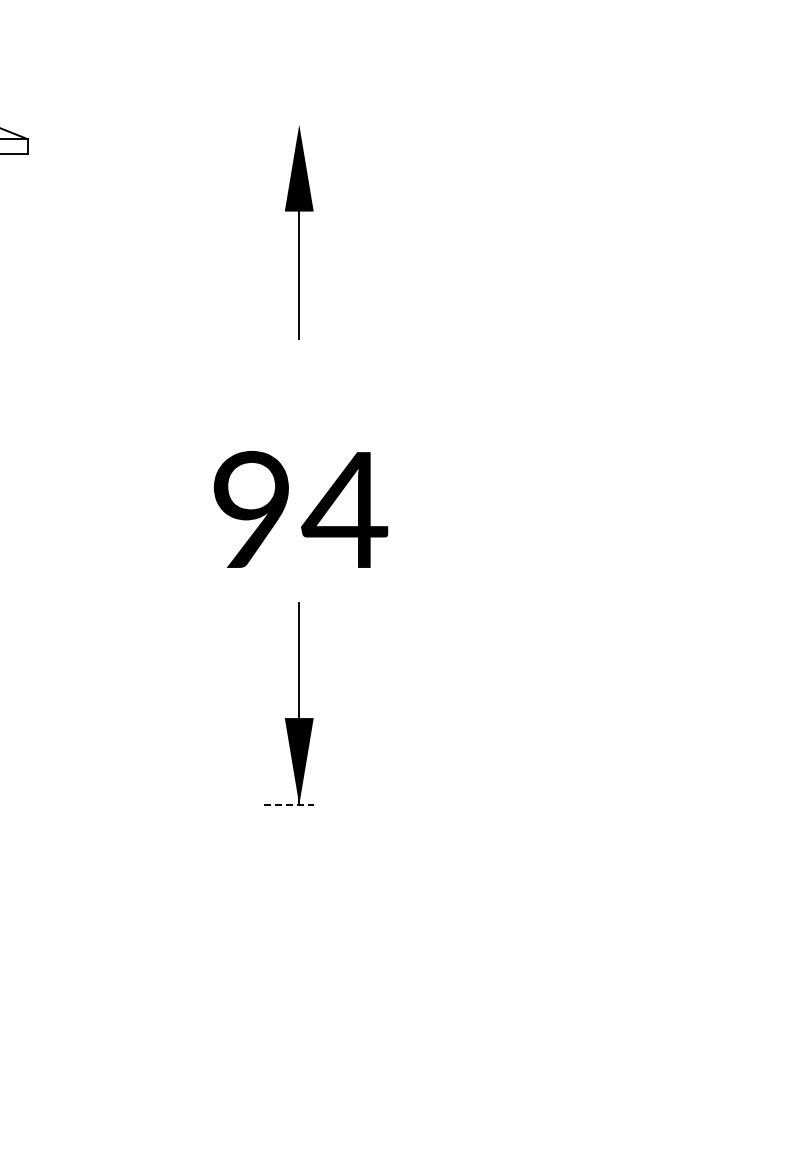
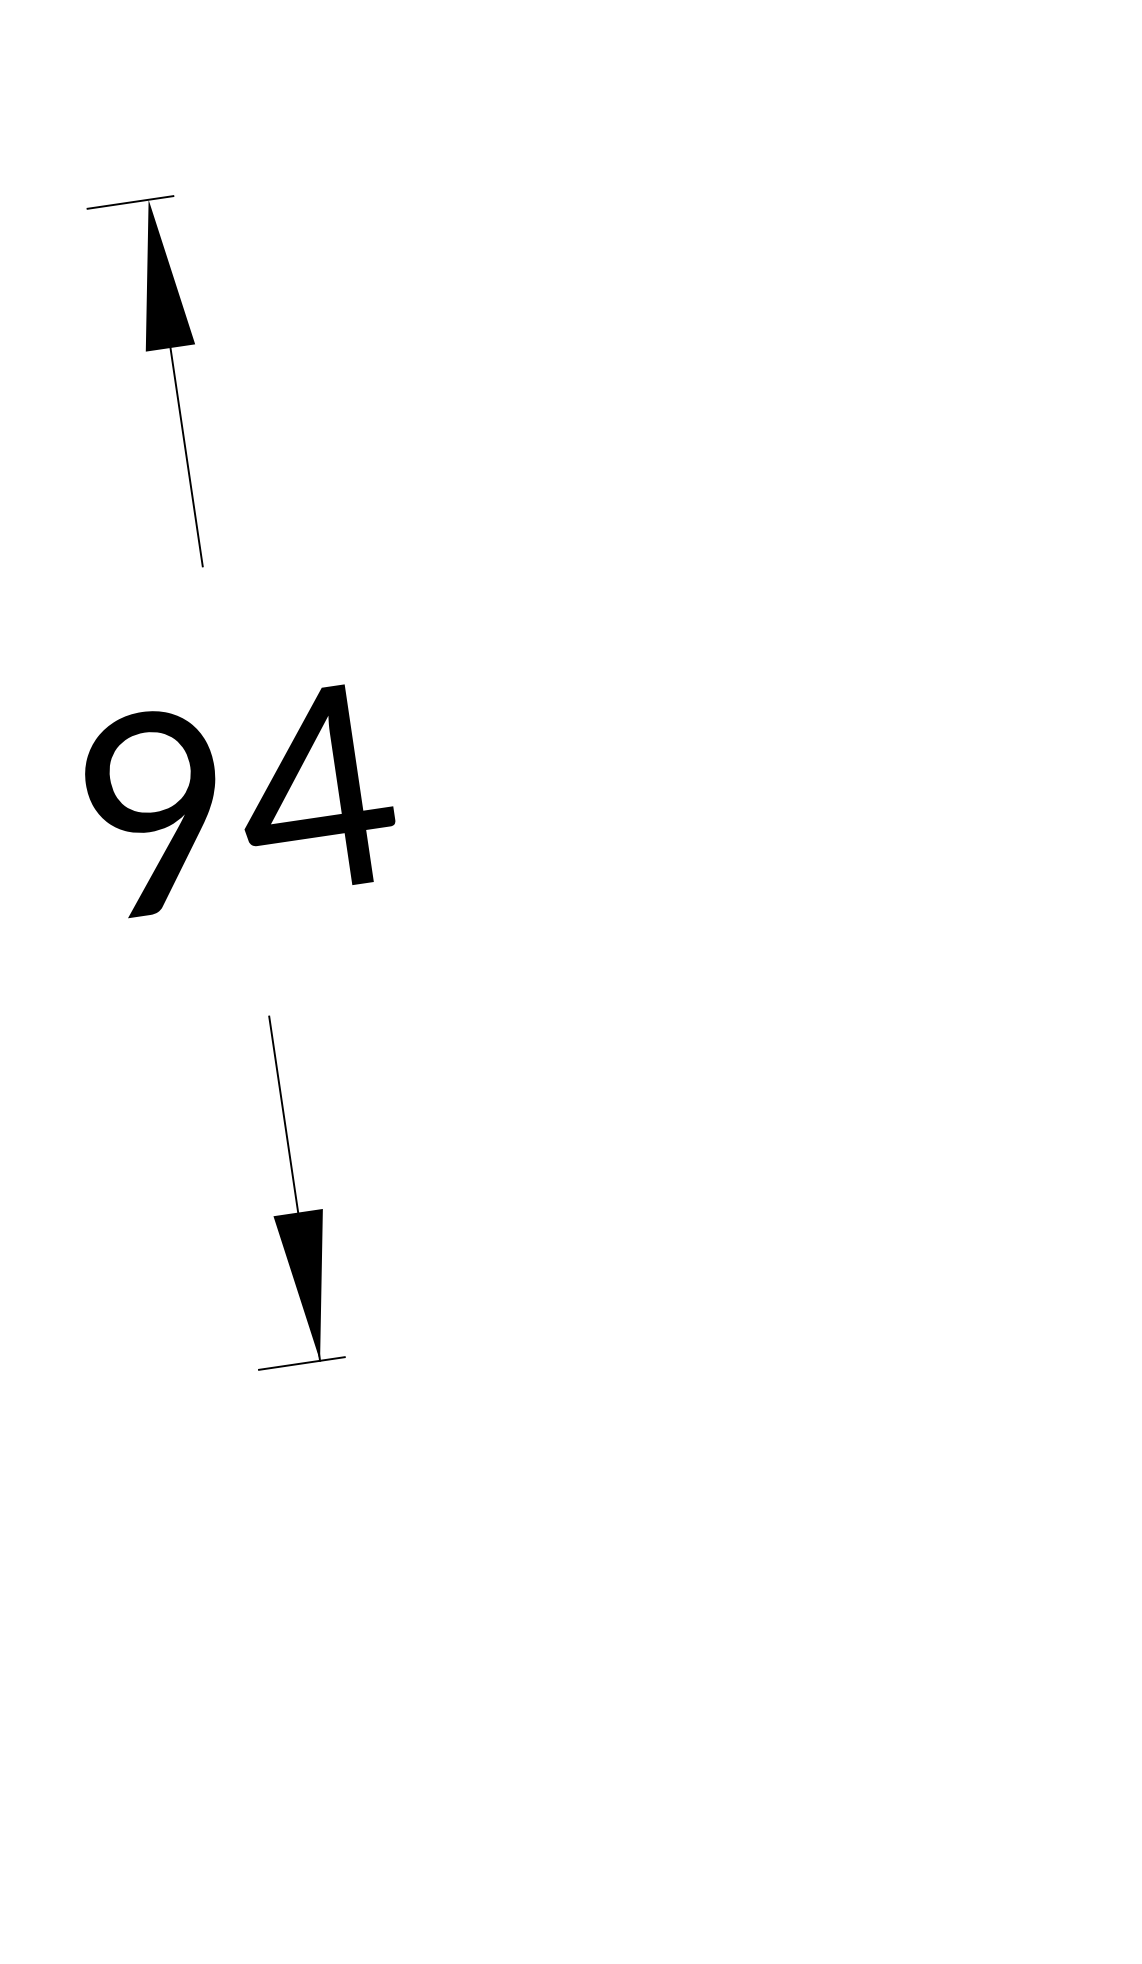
line: (288, 124) -> (130, 202), added
text: (300, 509) -> (239, 799), moved
line: (289, 804) -> (303, 1362), dashed -> solid

